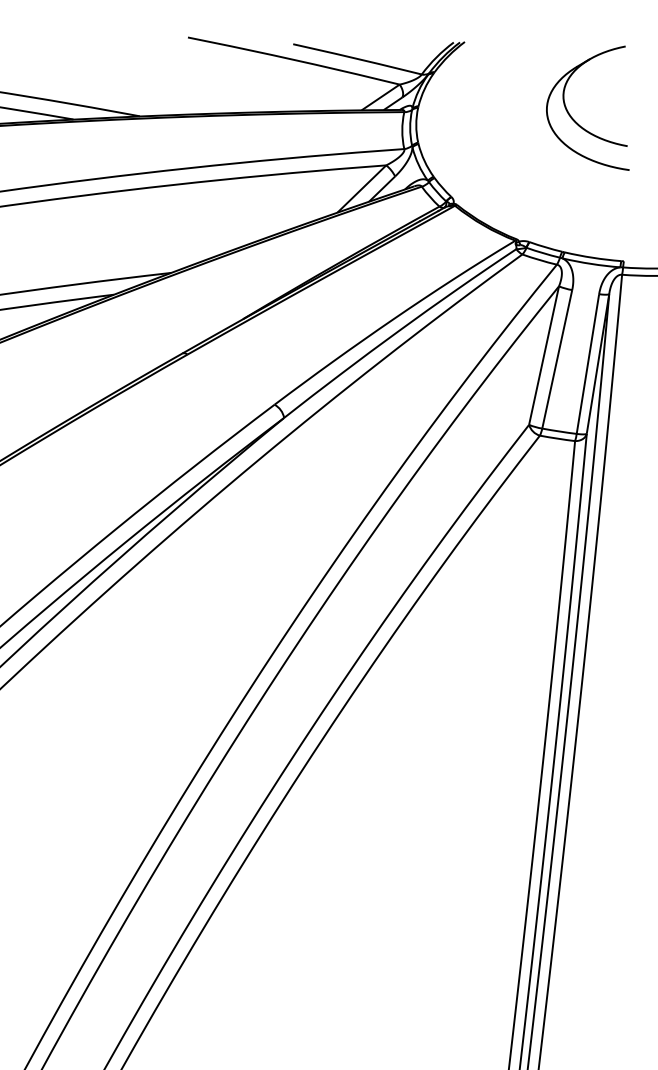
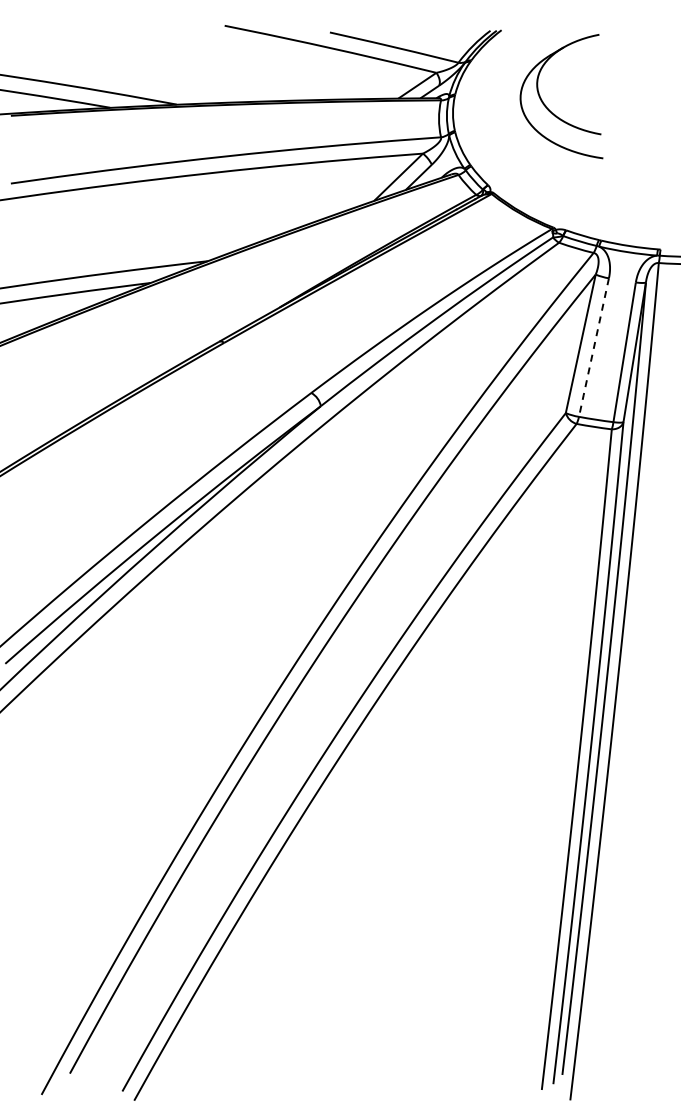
part: (572, 117) -> (546, 105), moved
line: (556, 360) -> (593, 348), solid -> dashed

